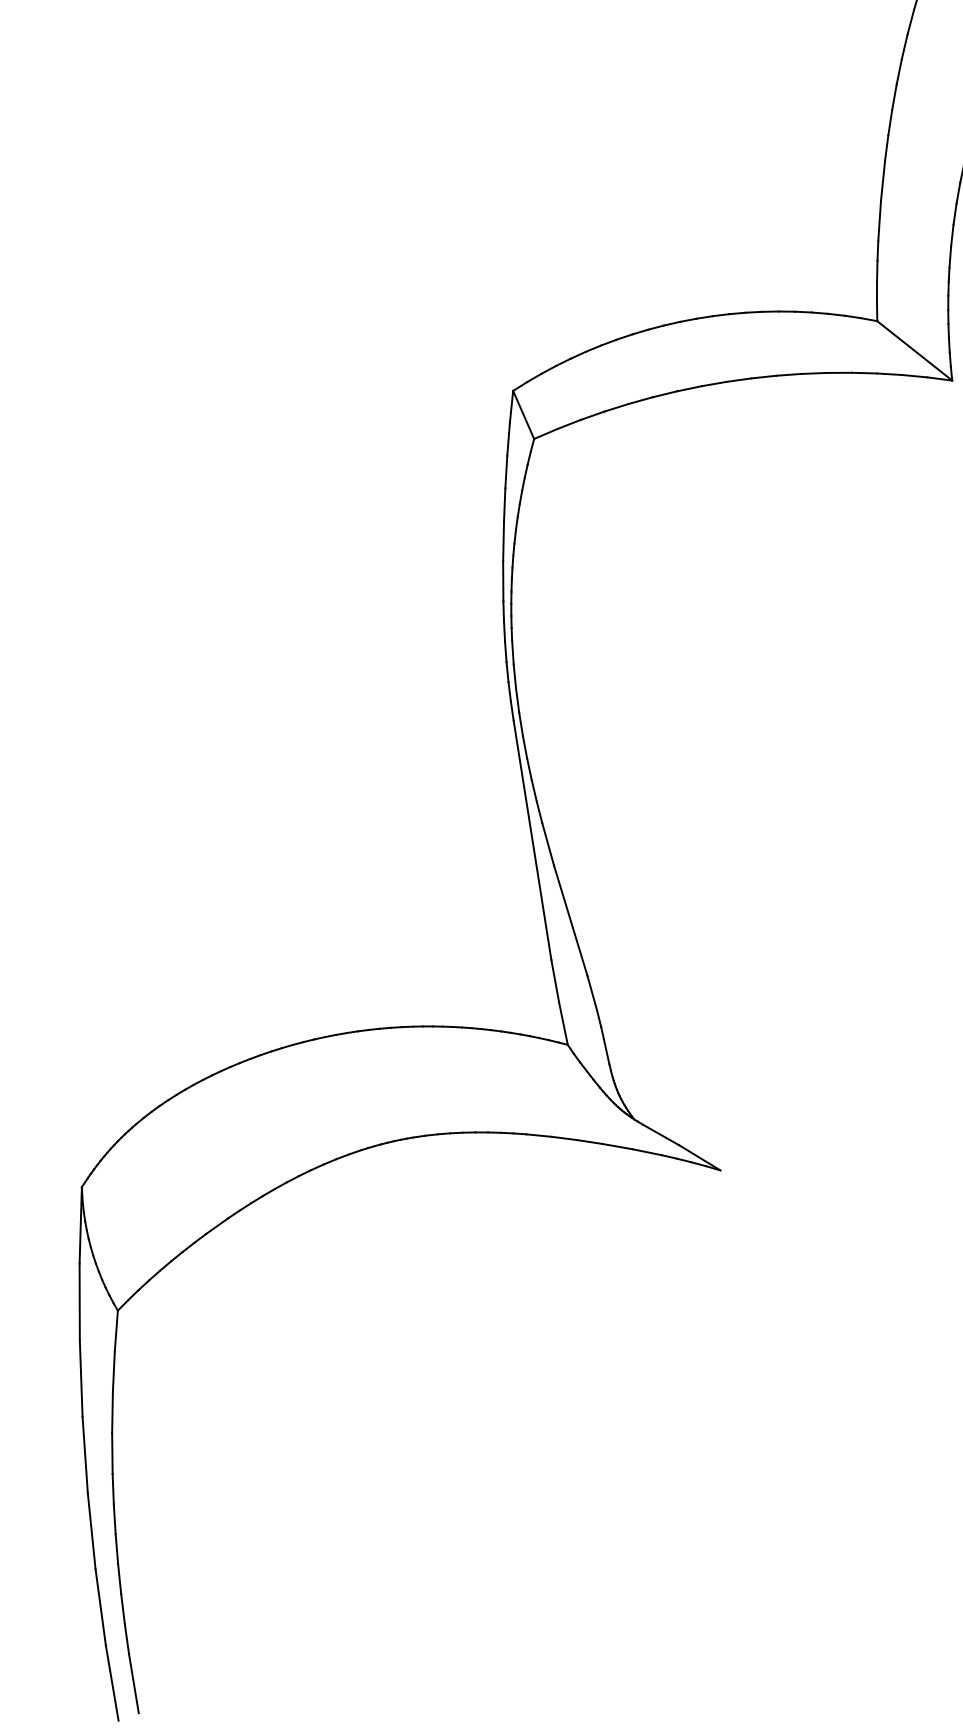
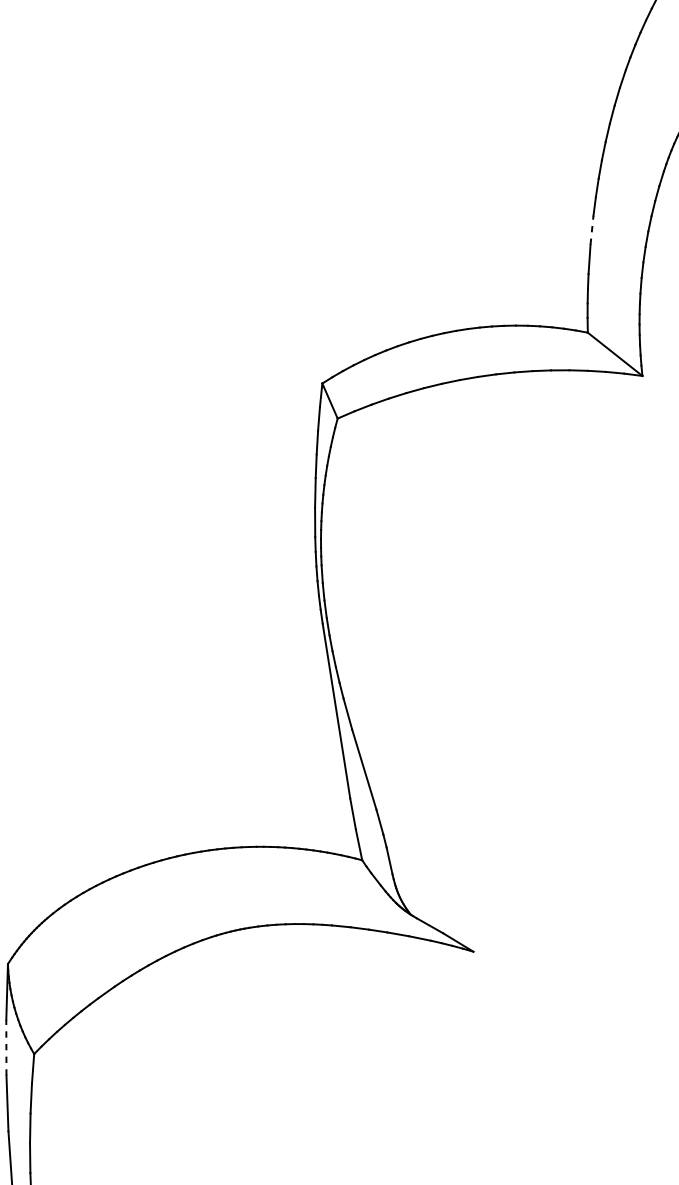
line: (883, 180) -> (592, 230), solid -> dashed
line: (79, 1301) -> (6, 1047), solid -> dashed

